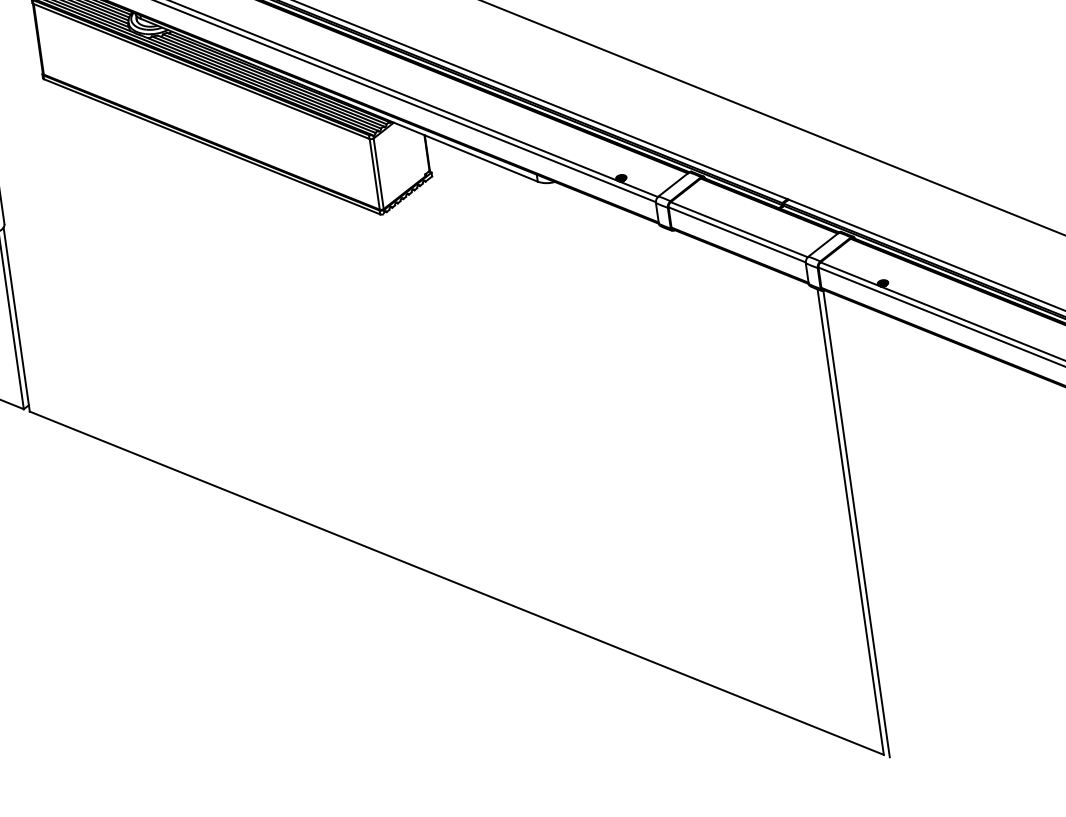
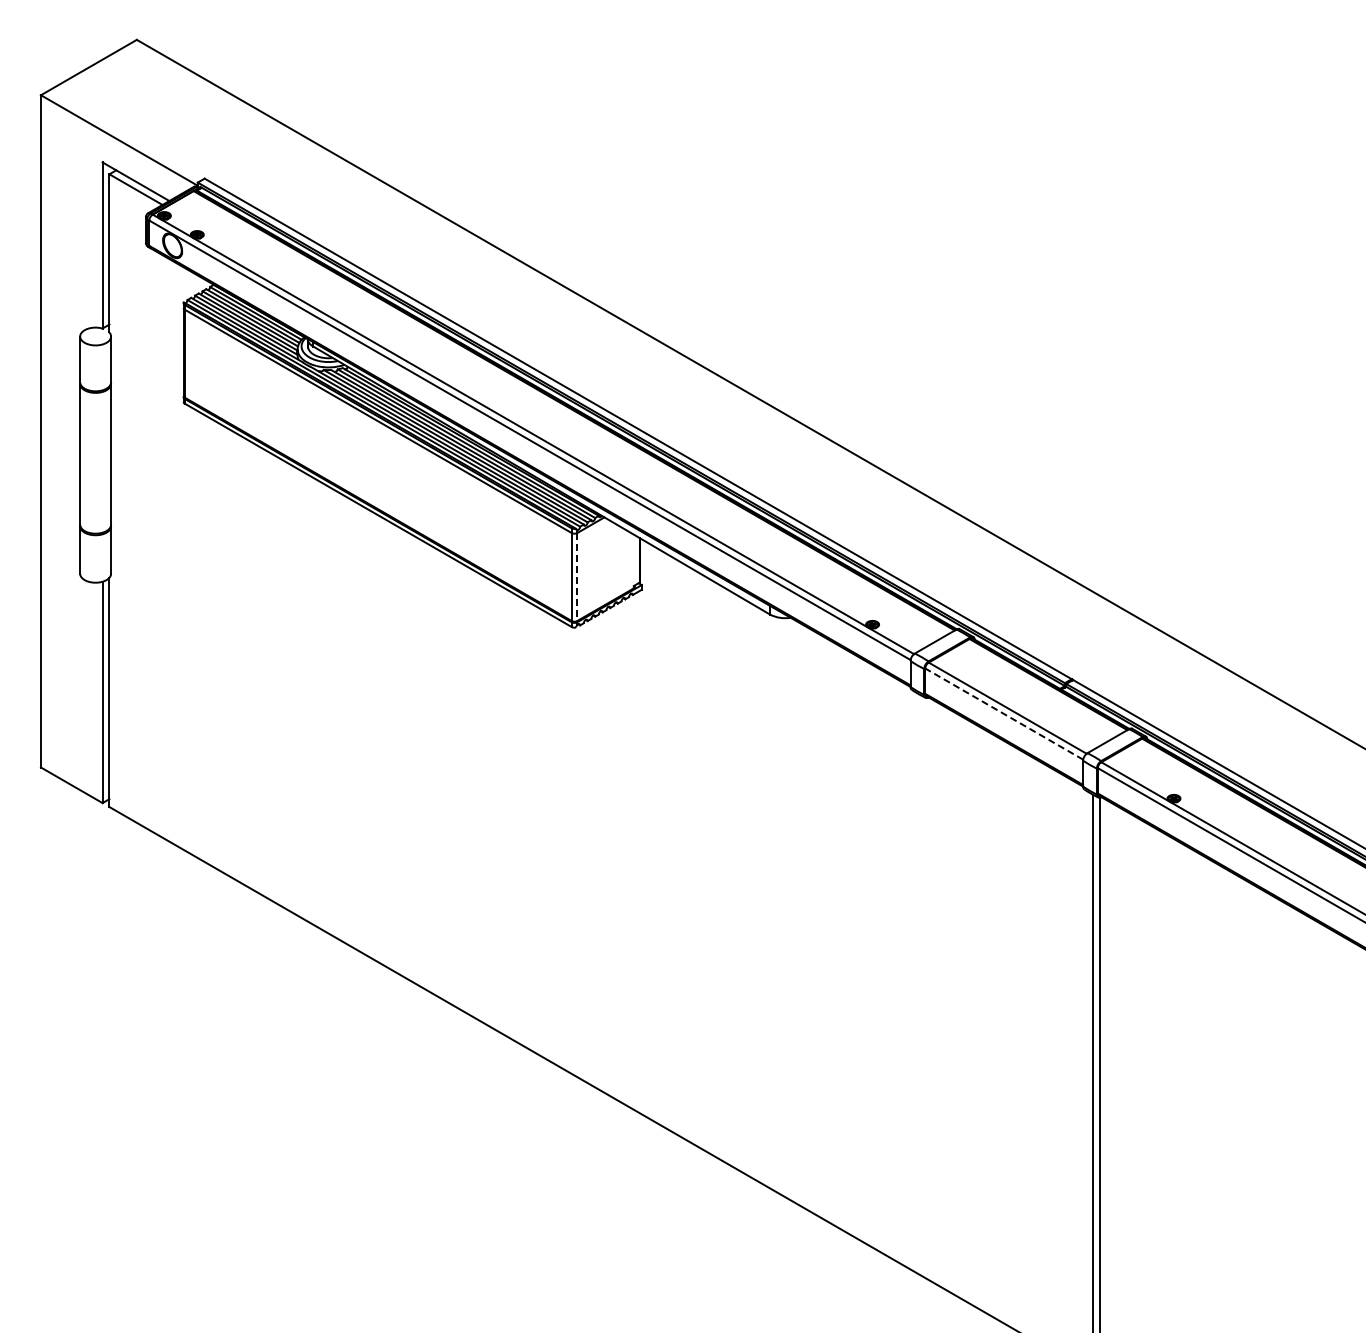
line: (378, 174) -> (576, 577), solid -> dashed
line: (736, 234) -> (1003, 713), solid -> dashed

